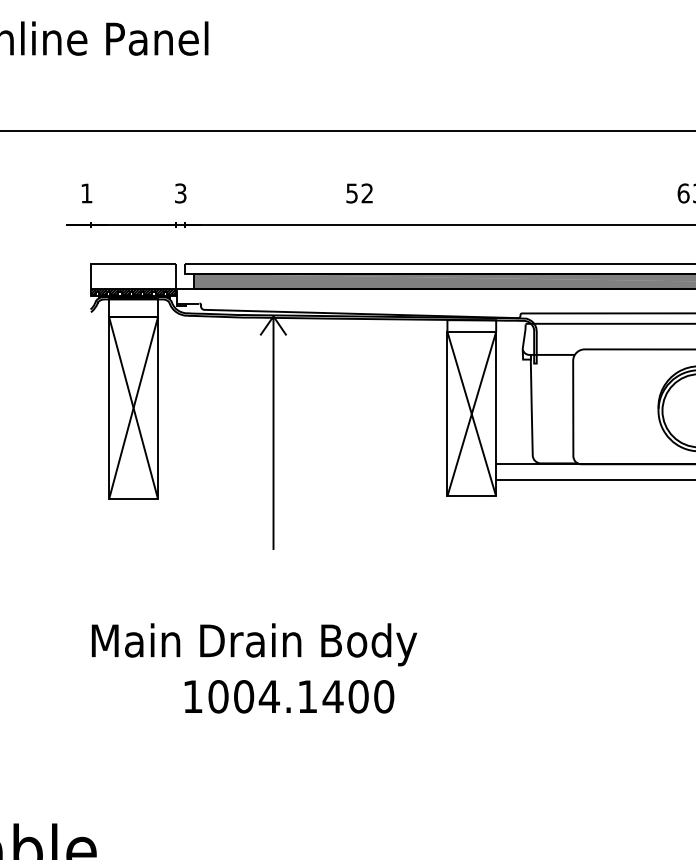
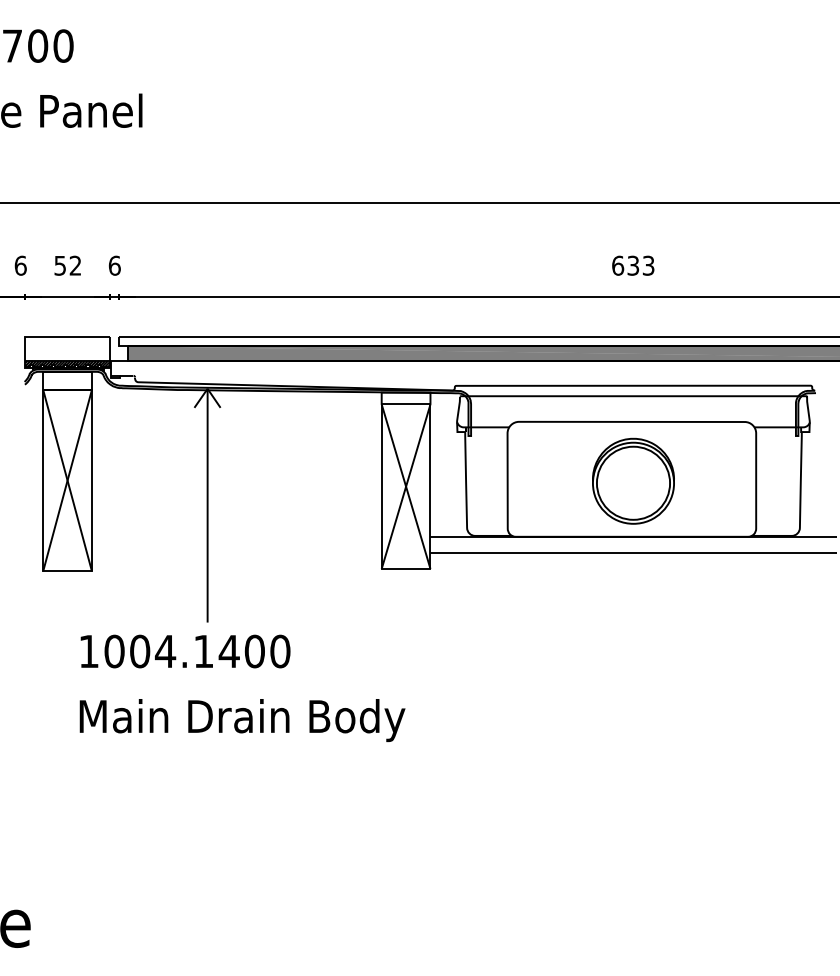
text: (86, 193) -> (20, 265), 1 -> 6
text: (180, 193) -> (114, 265), 3 -> 6
text: (359, 193) -> (67, 265), moved
text: (254, 644) -> (242, 720), moved
text: (289, 696) -> (185, 651), moved

